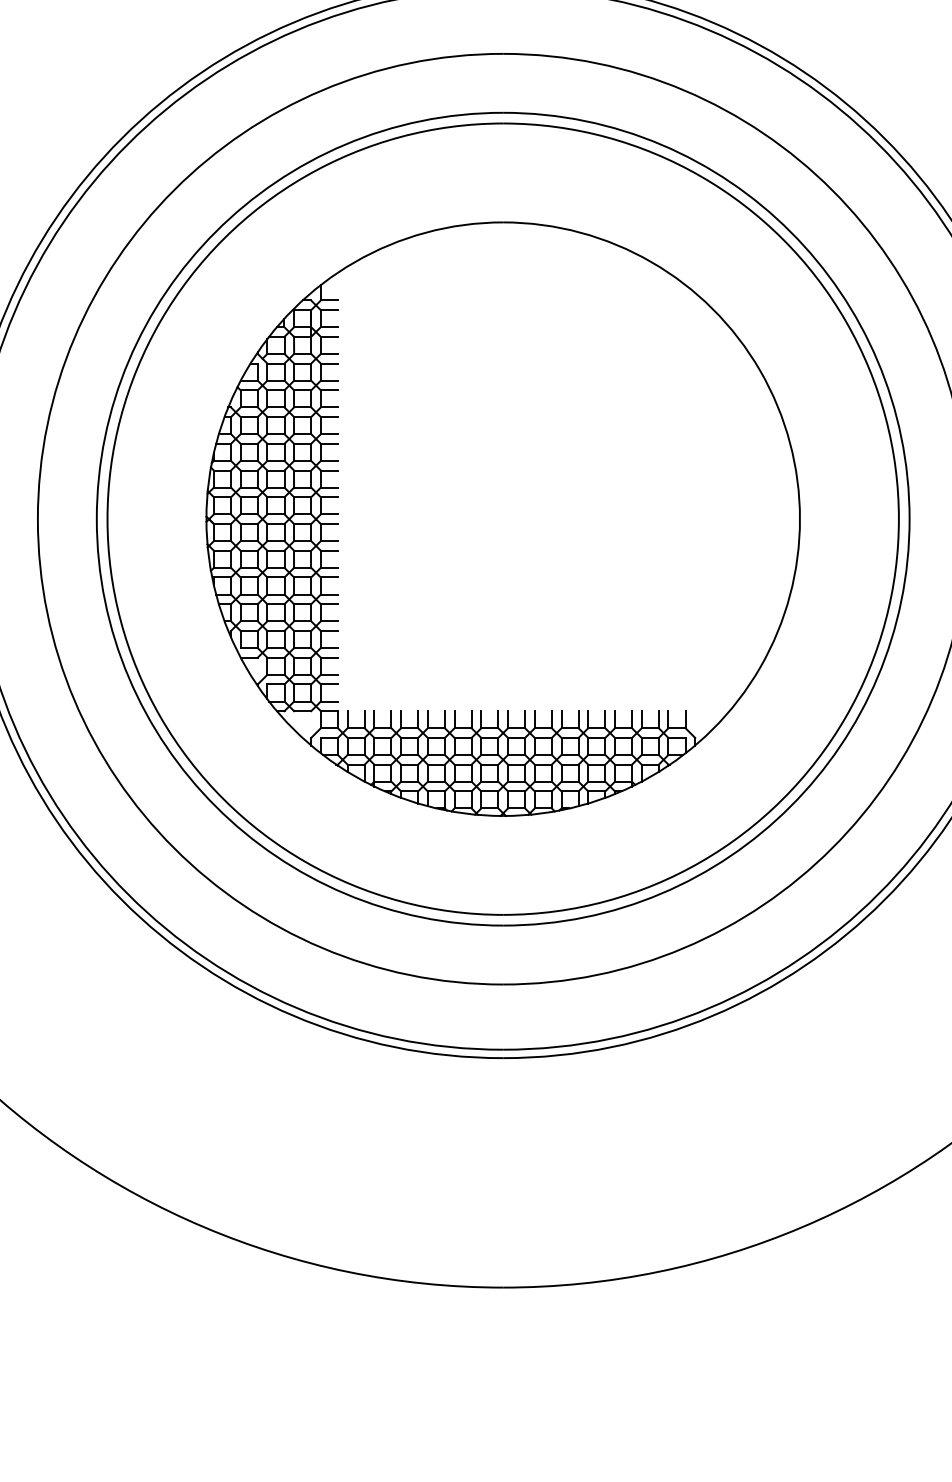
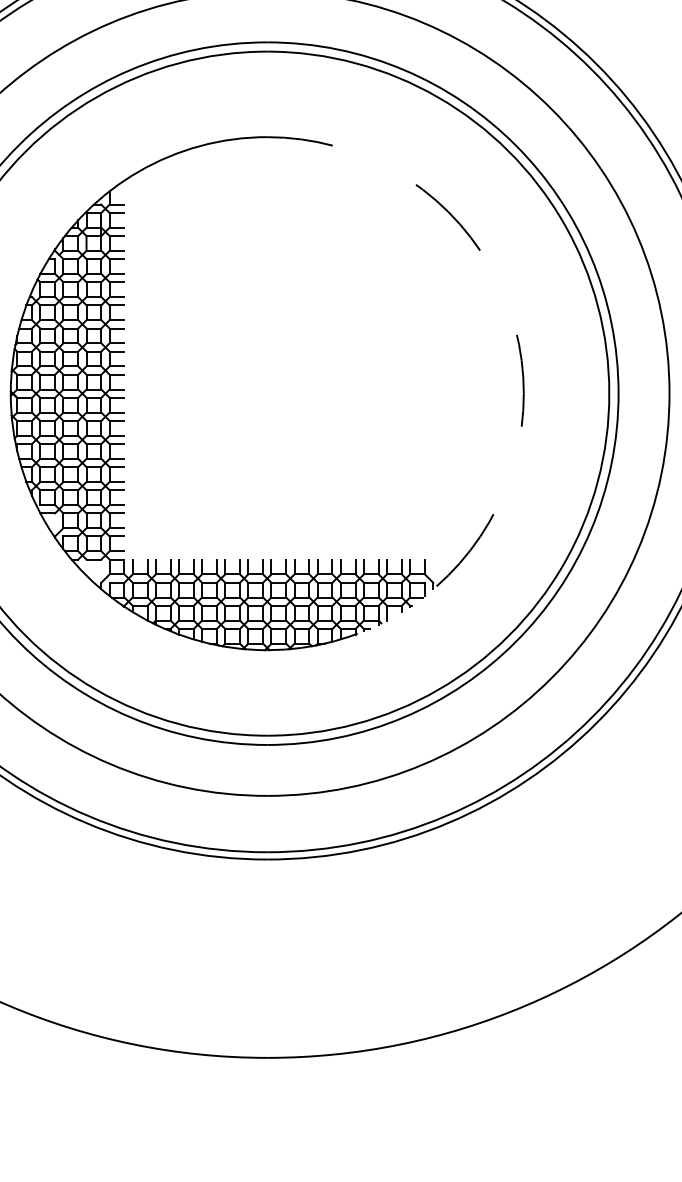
arc: (799, 519) -> (523, 393), solid -> dashed

